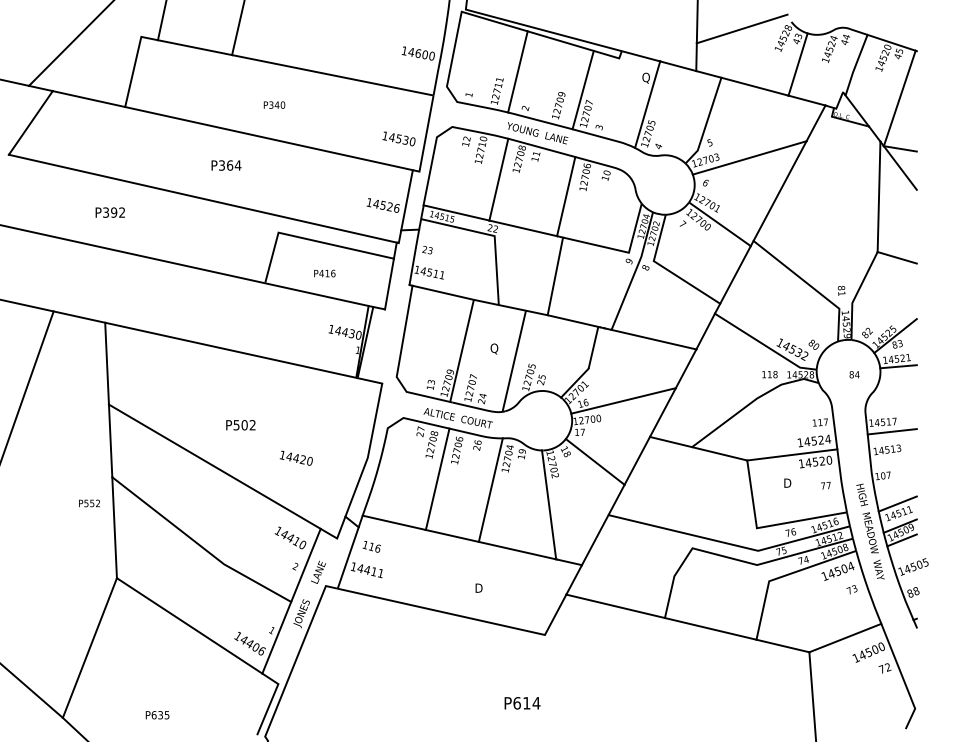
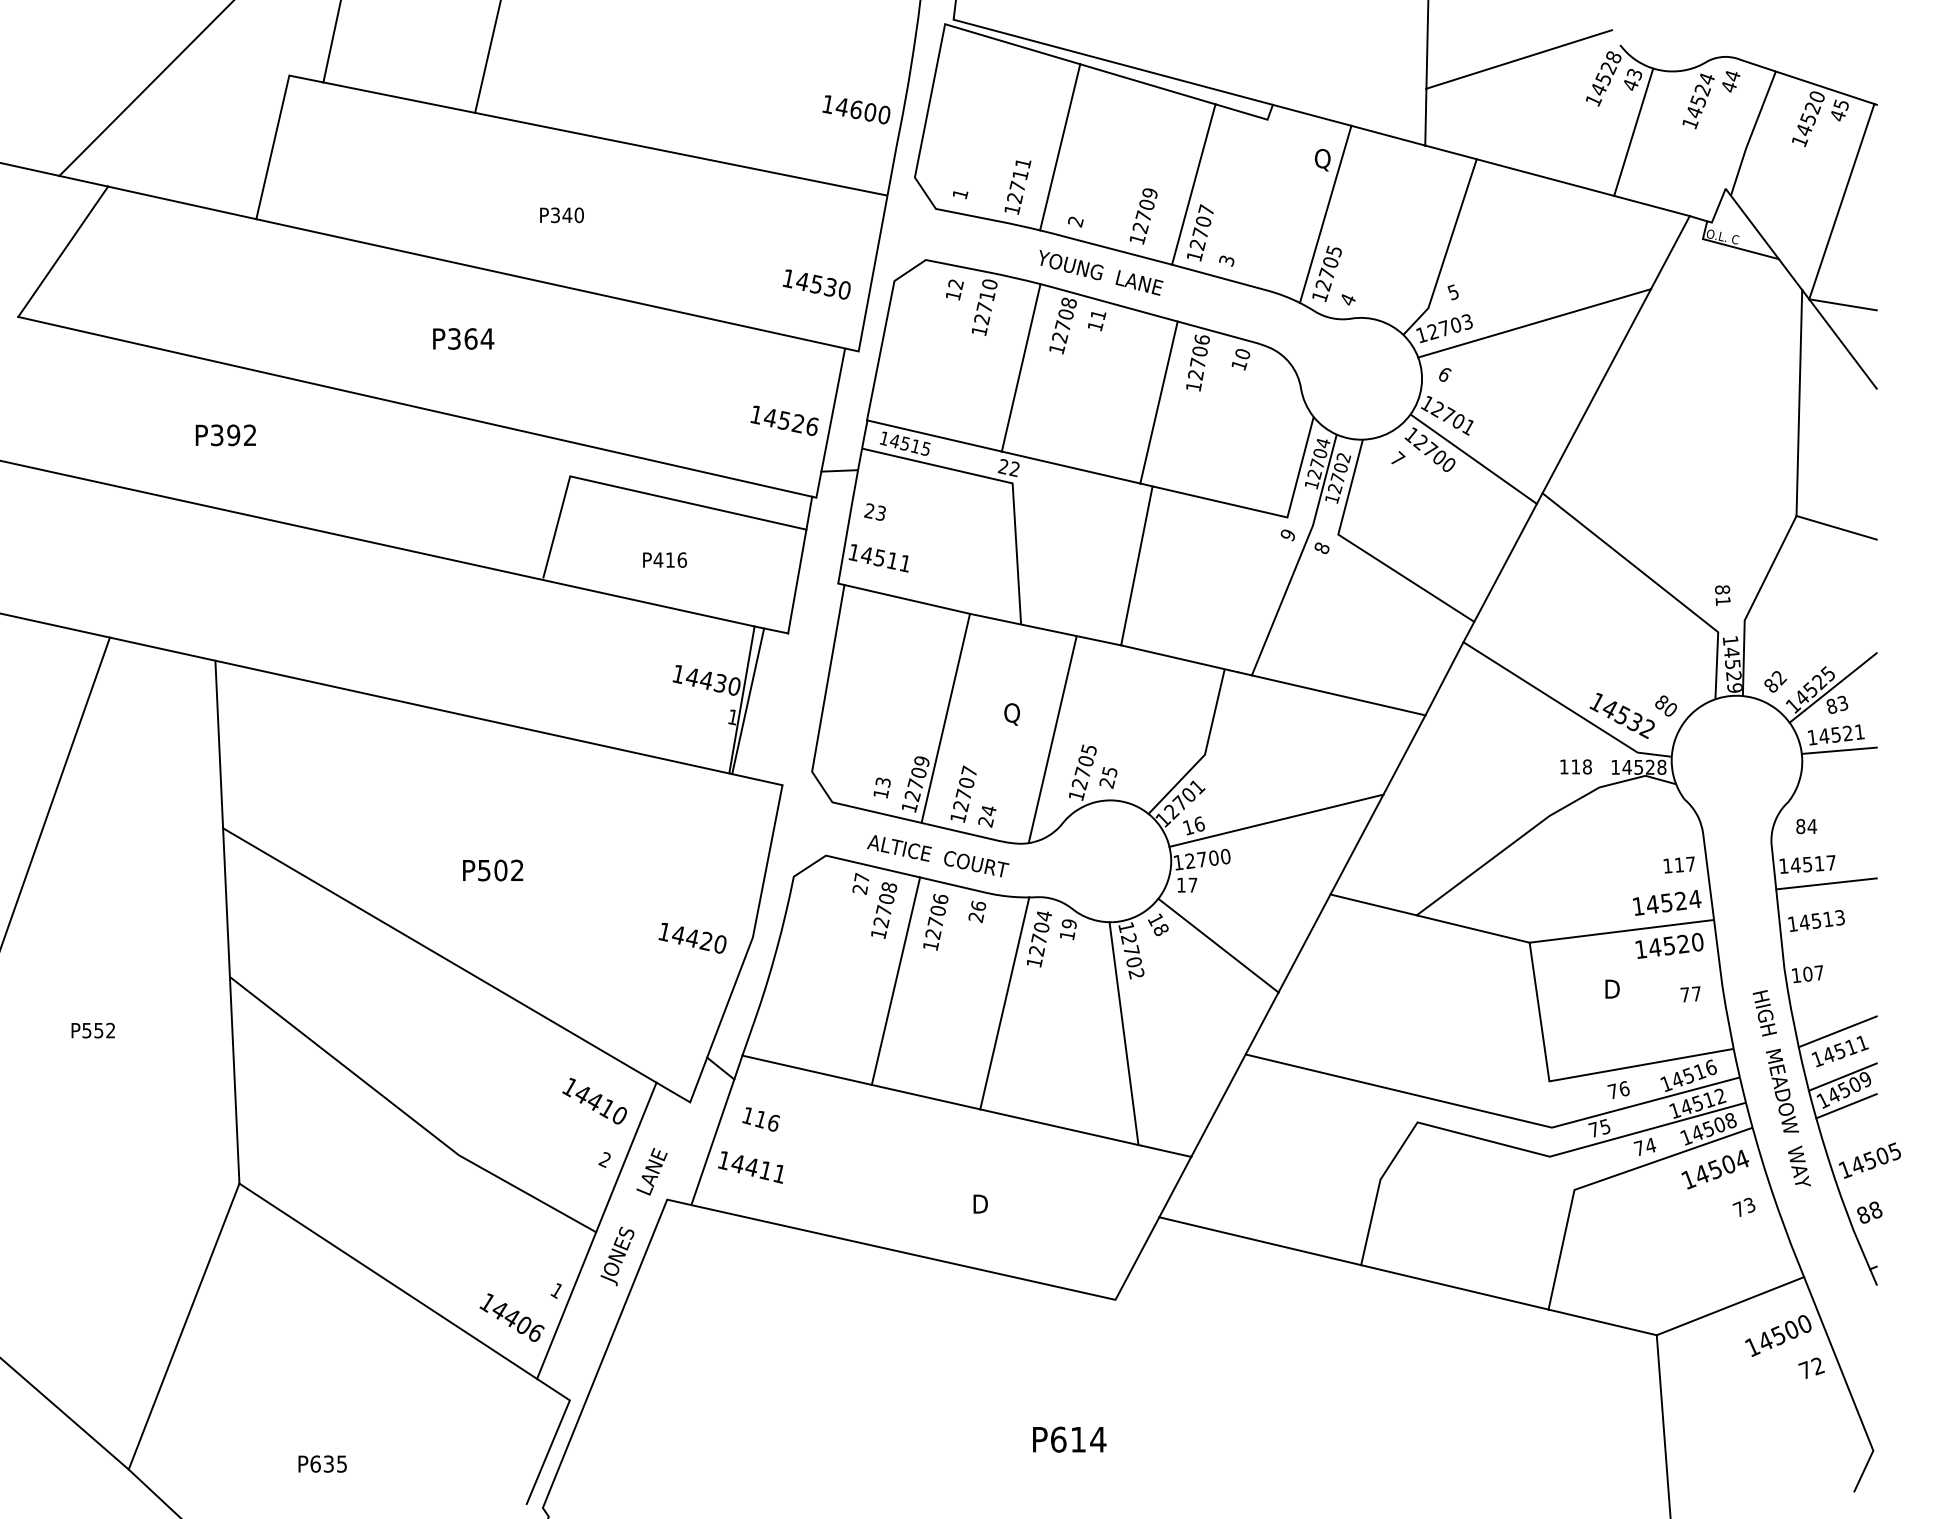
text: (854, 374) -> (1806, 826), moved
text: (295, 457) -> (690, 936), moved
text: (89, 503) -> (93, 1030), moved

